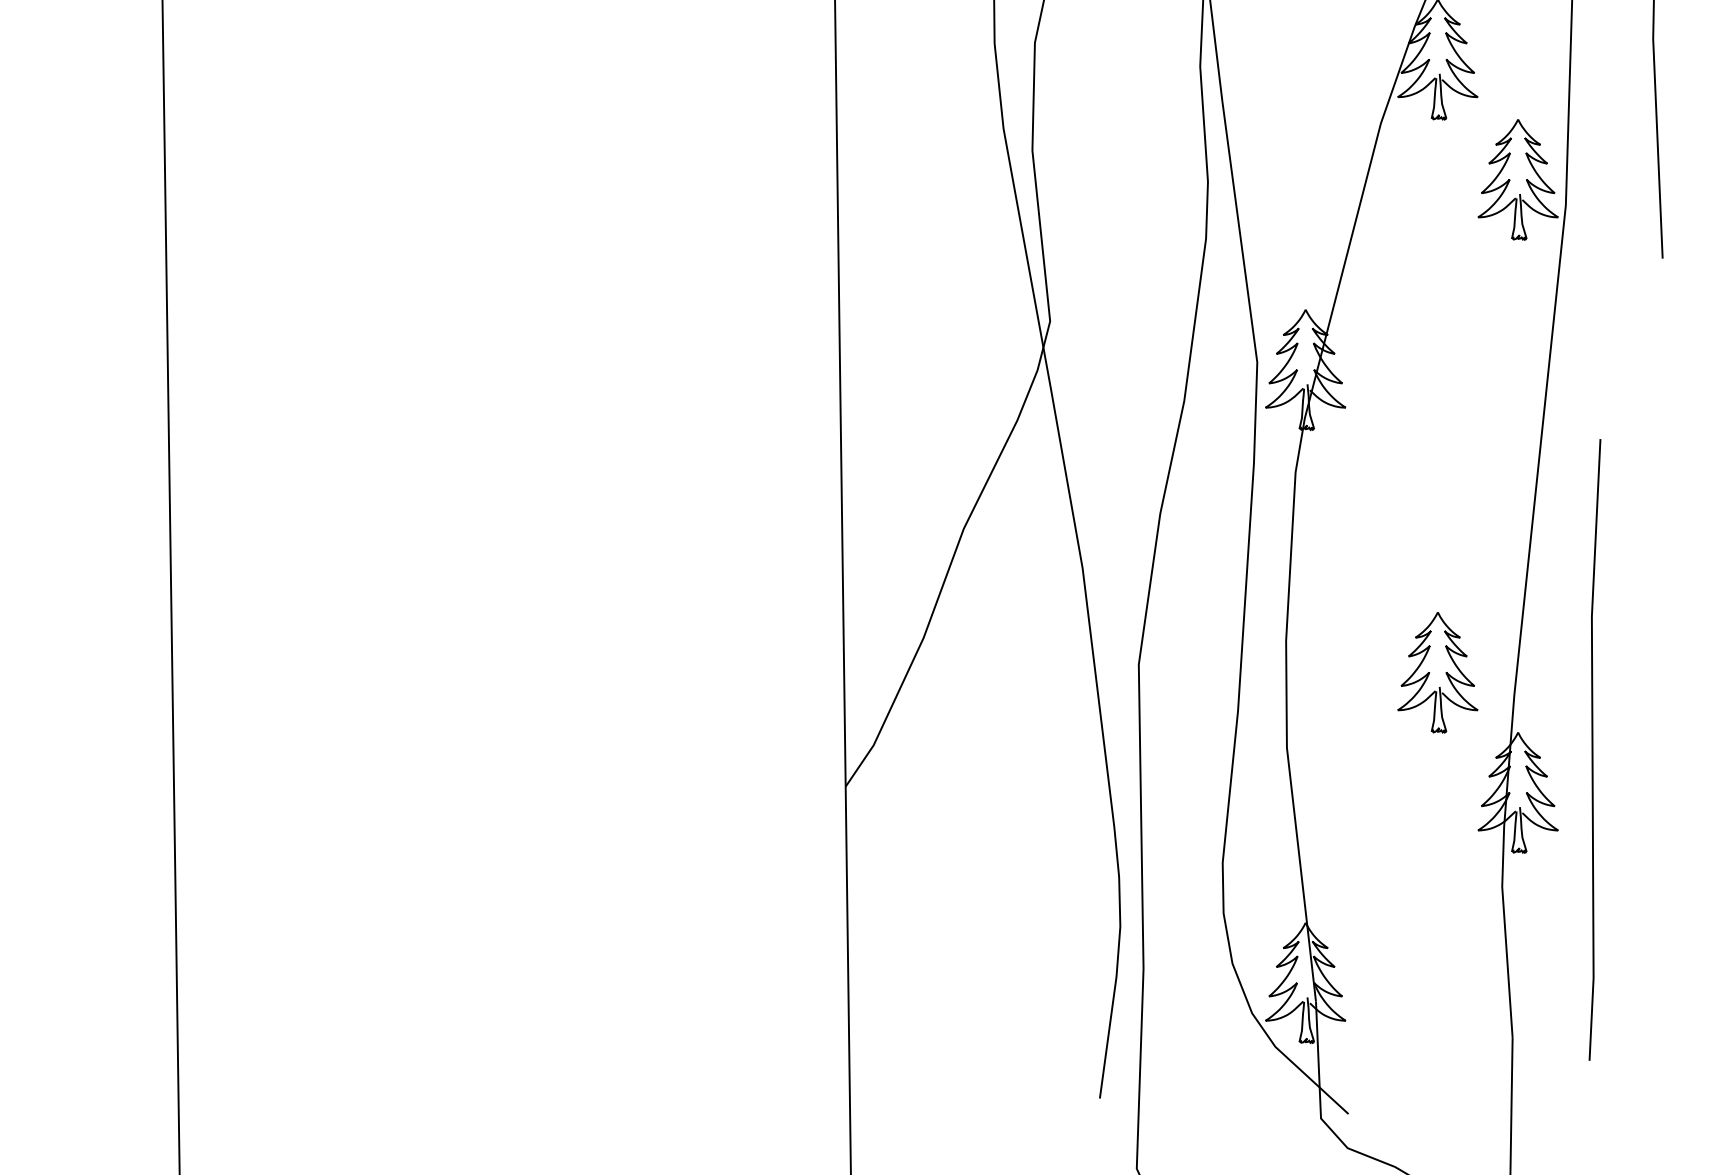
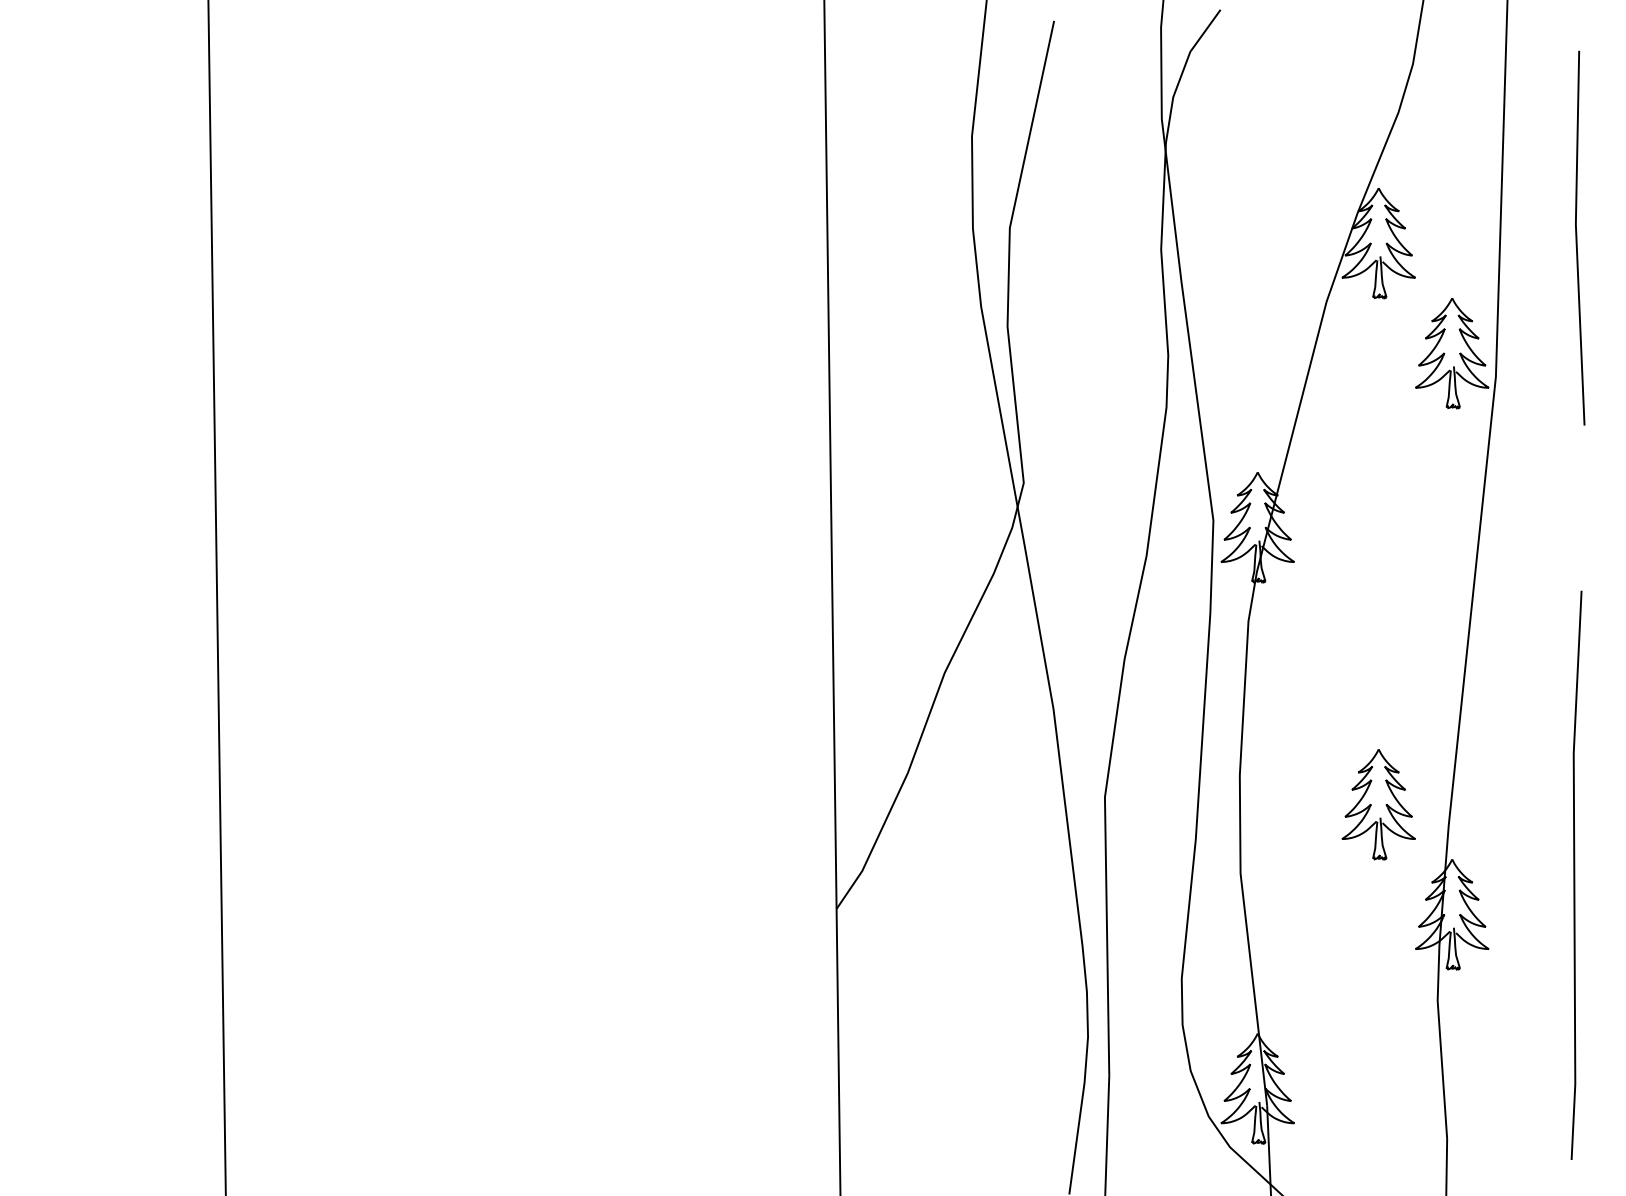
line: (1593, 748) -> (1575, 874), moved

